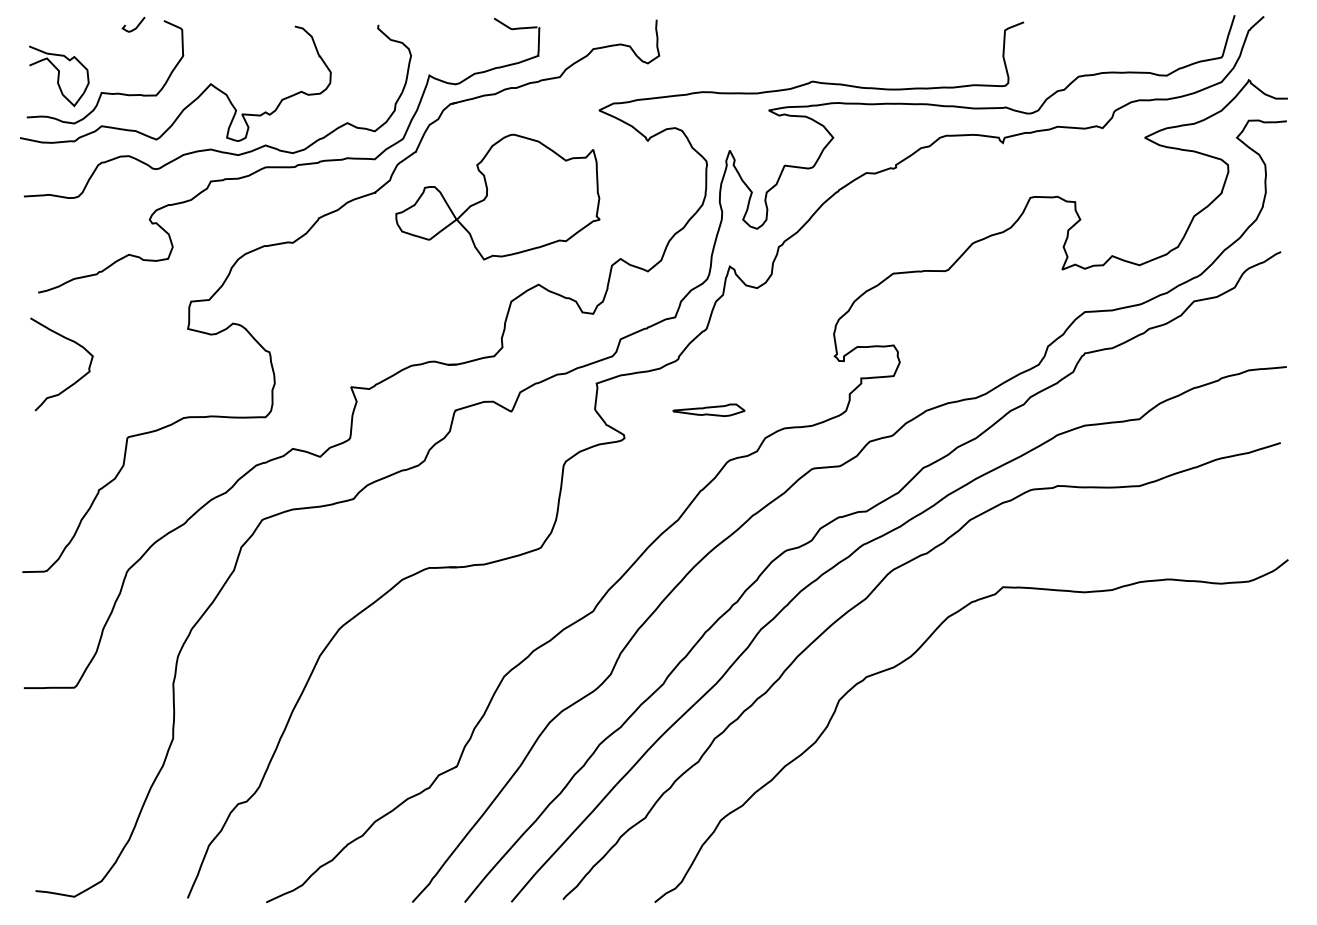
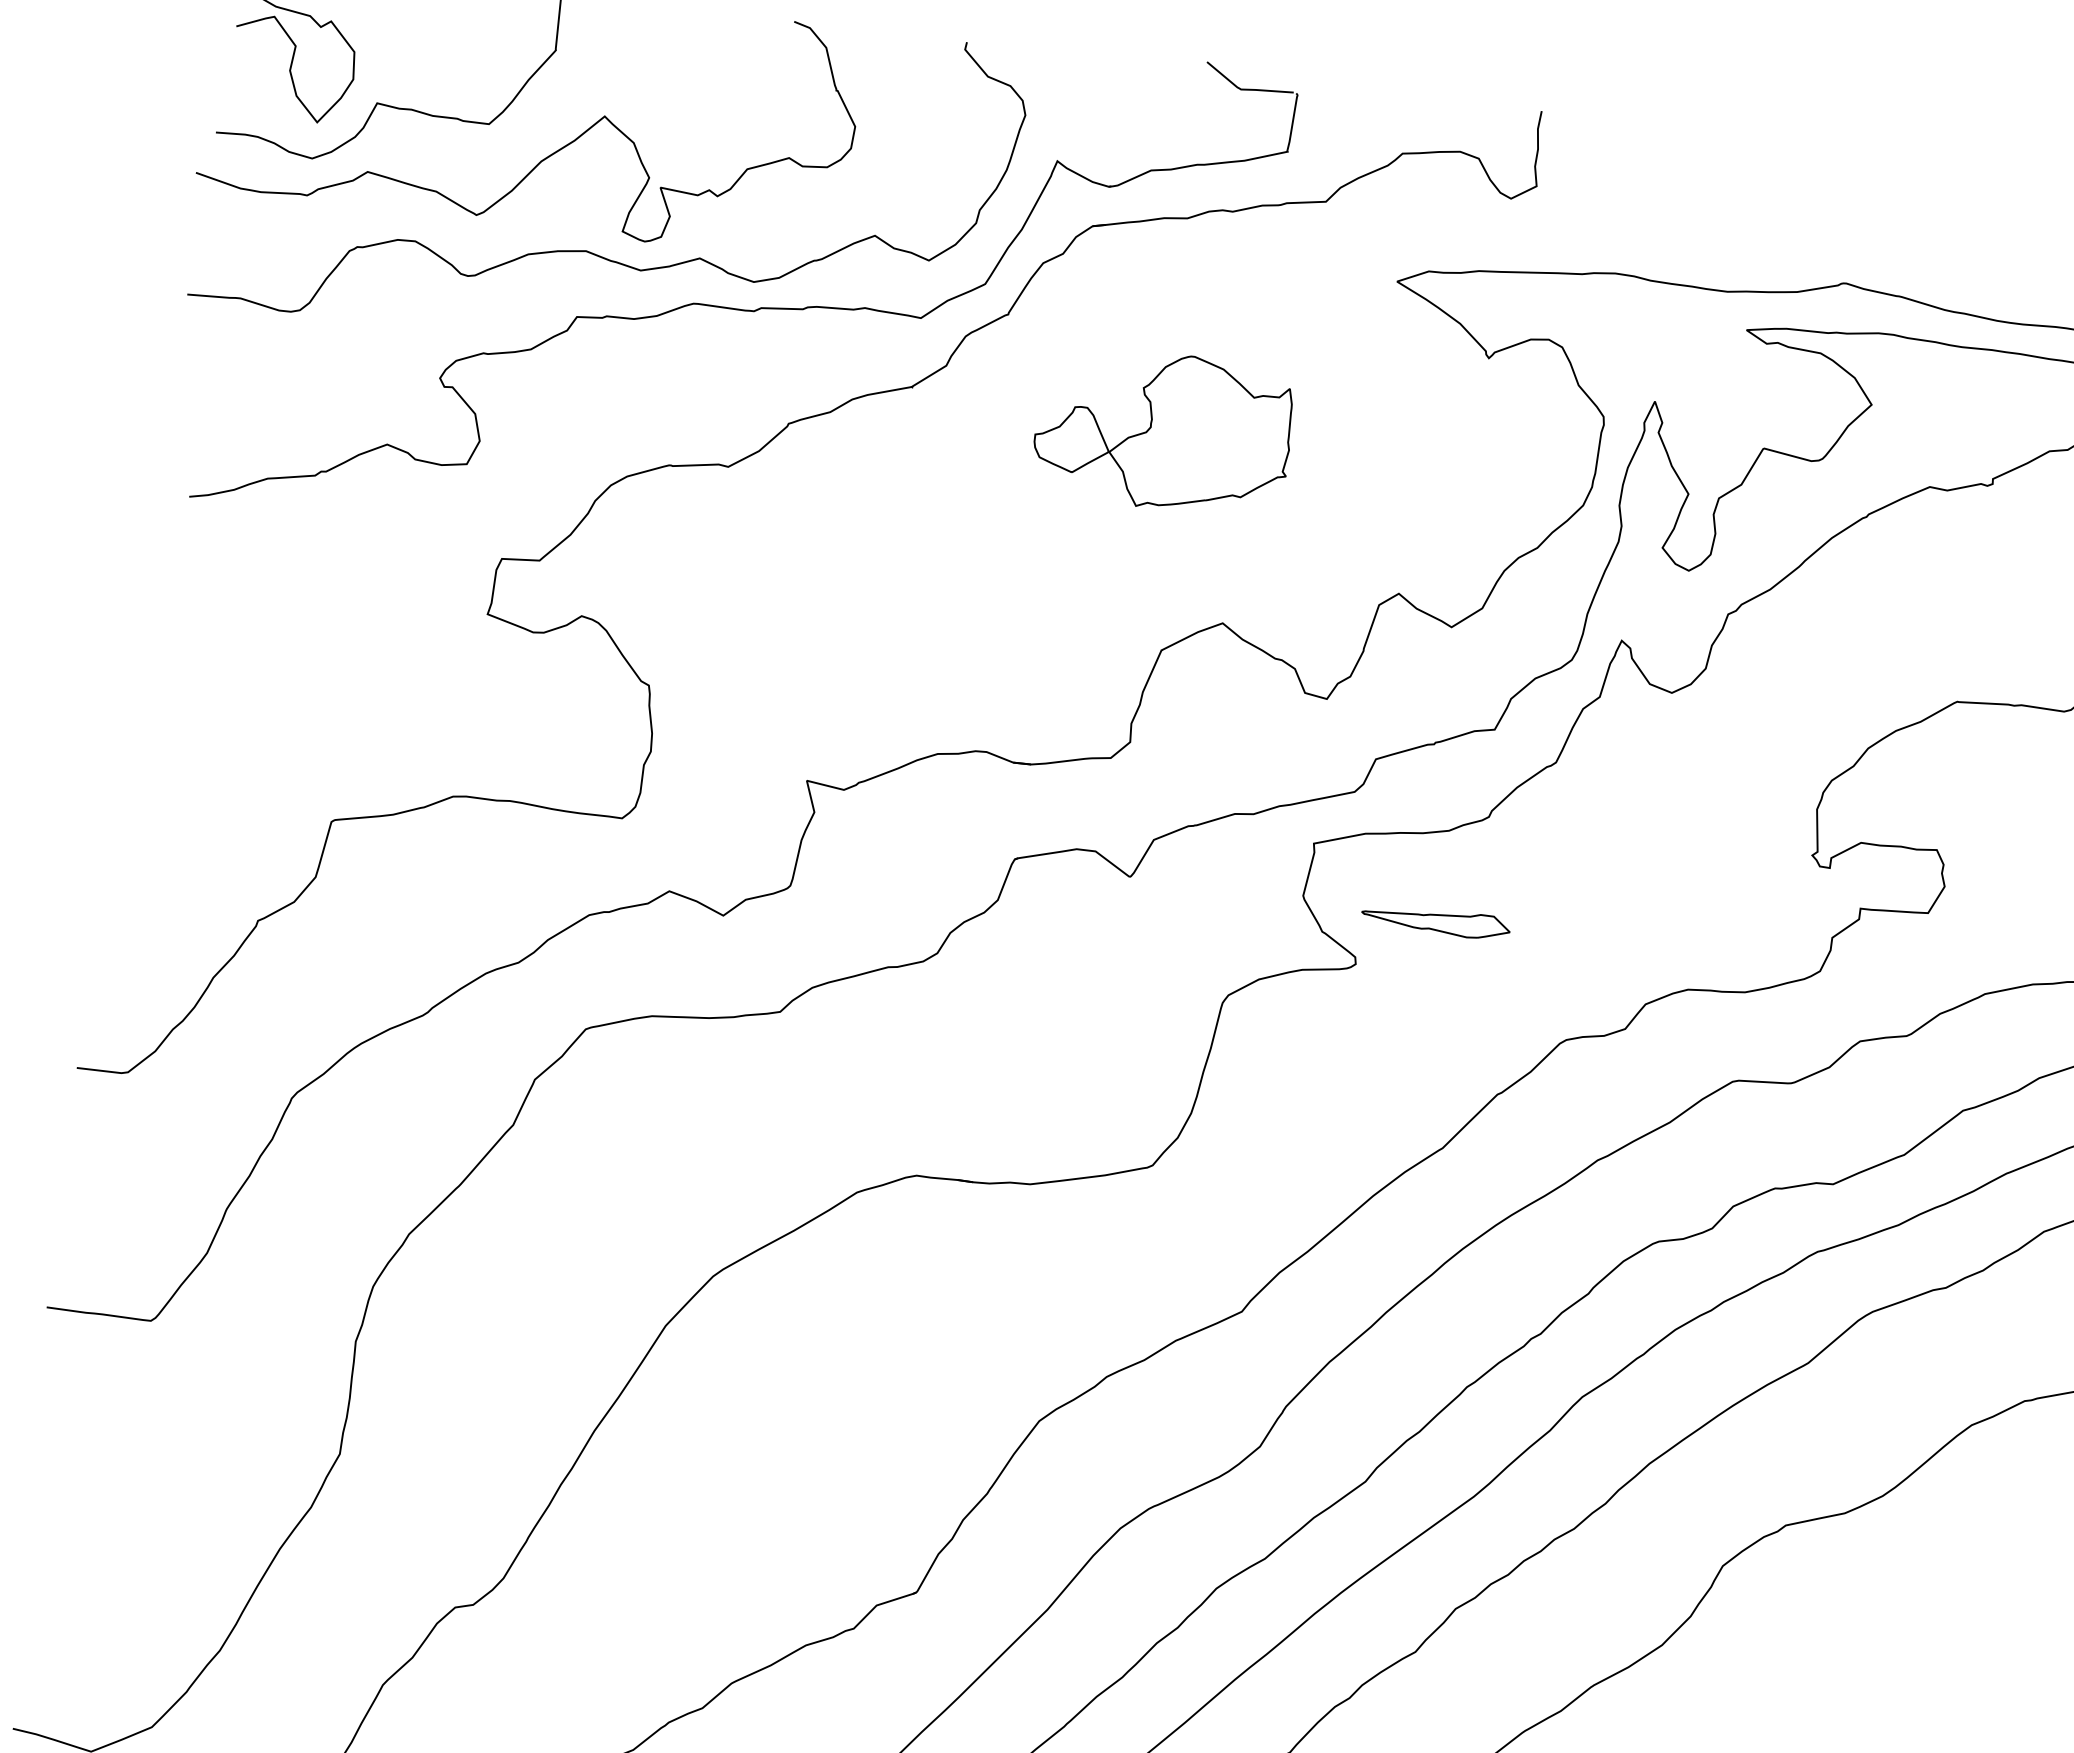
part: (497, 196) -> (1163, 429), size x0.6
curve: (76, 380) -> (243, 688), removed
part: (708, 409) -> (1435, 919), moved

